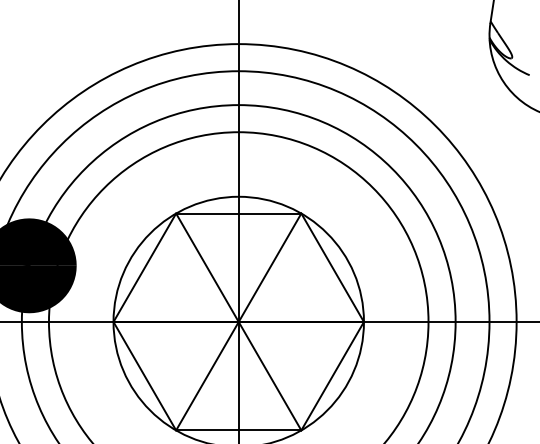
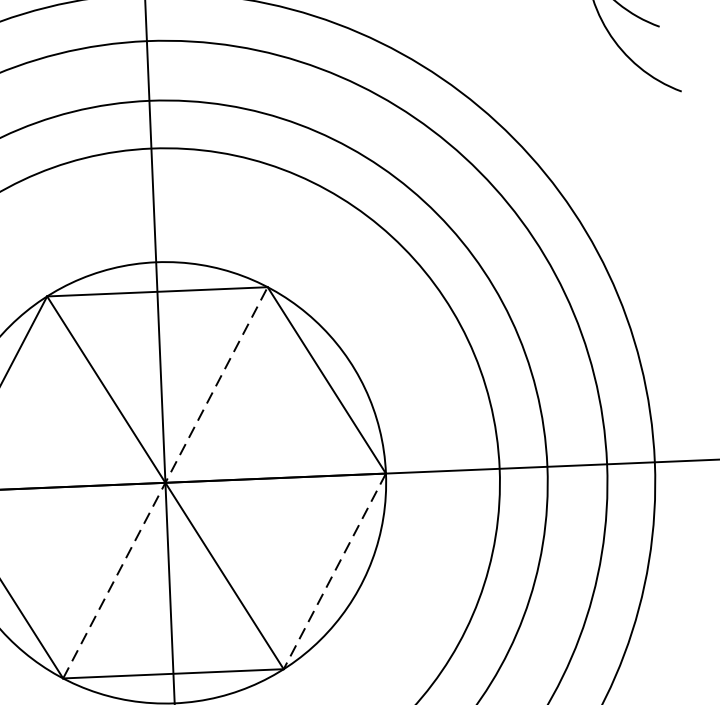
line: (239, 321) -> (166, 481), solid -> dashed
line: (332, 376) -> (334, 571), solid -> dashed

